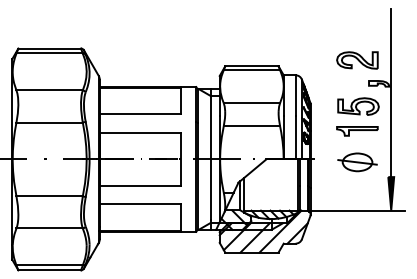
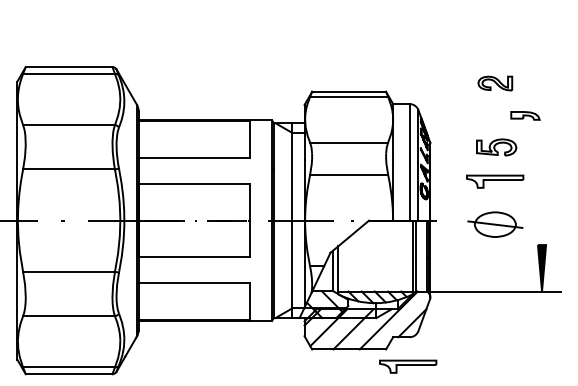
part: (357, 60) -> (495, 83), size x0.6
line: (391, 92) -> (542, 128), removed
part: (358, 106) -> (496, 147), size x0.7
part: (294, 264) -> (408, 366), added

